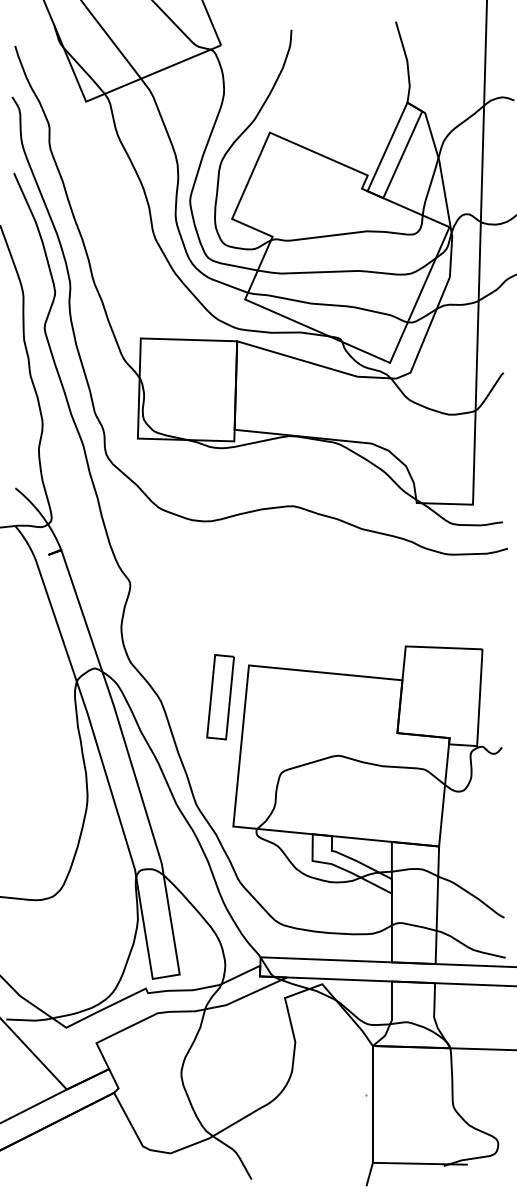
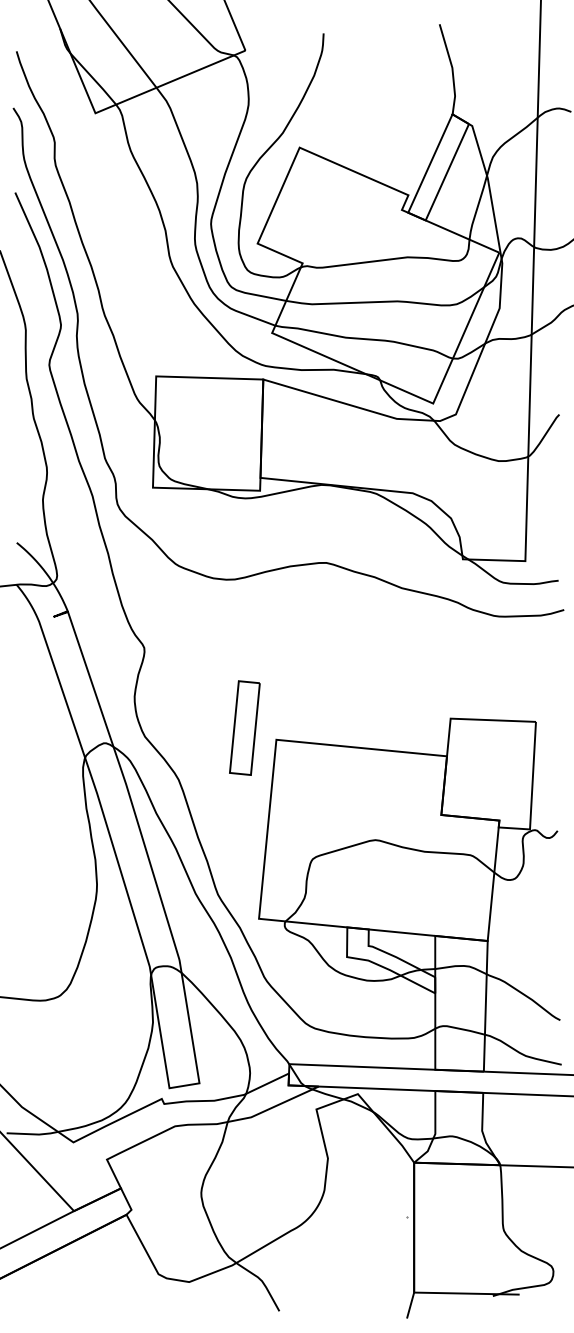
part: (220, 696) -> (244, 727), moved

